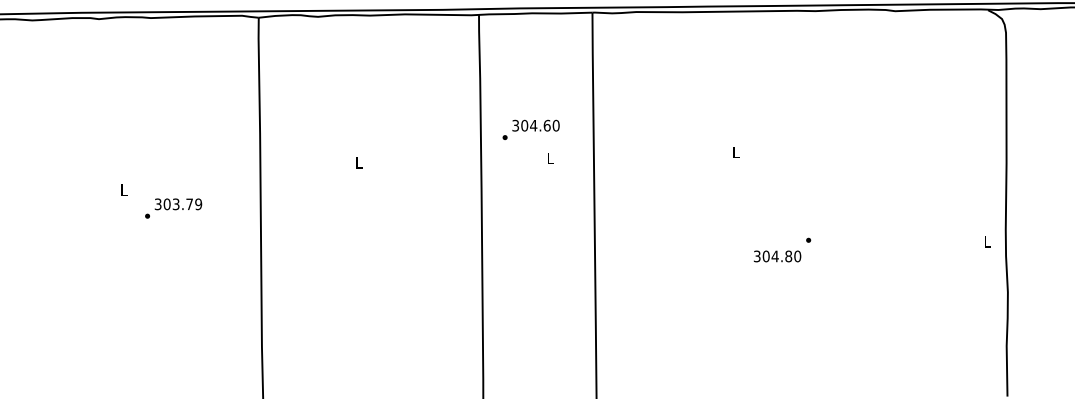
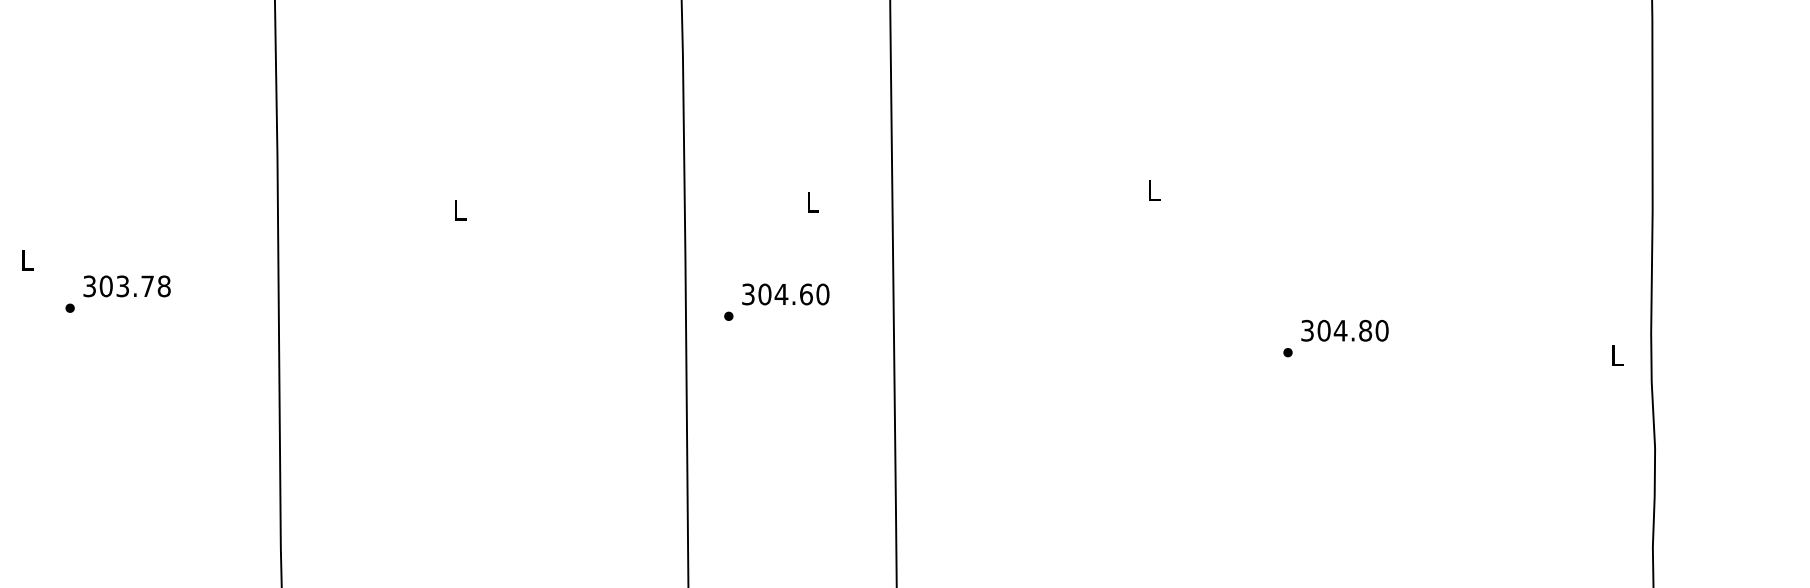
text: (530, 129) -> (775, 301), moved
text: (198, 204) -> (163, 286), 303.79 -> 303.78
text: (777, 256) -> (1344, 330), moved

